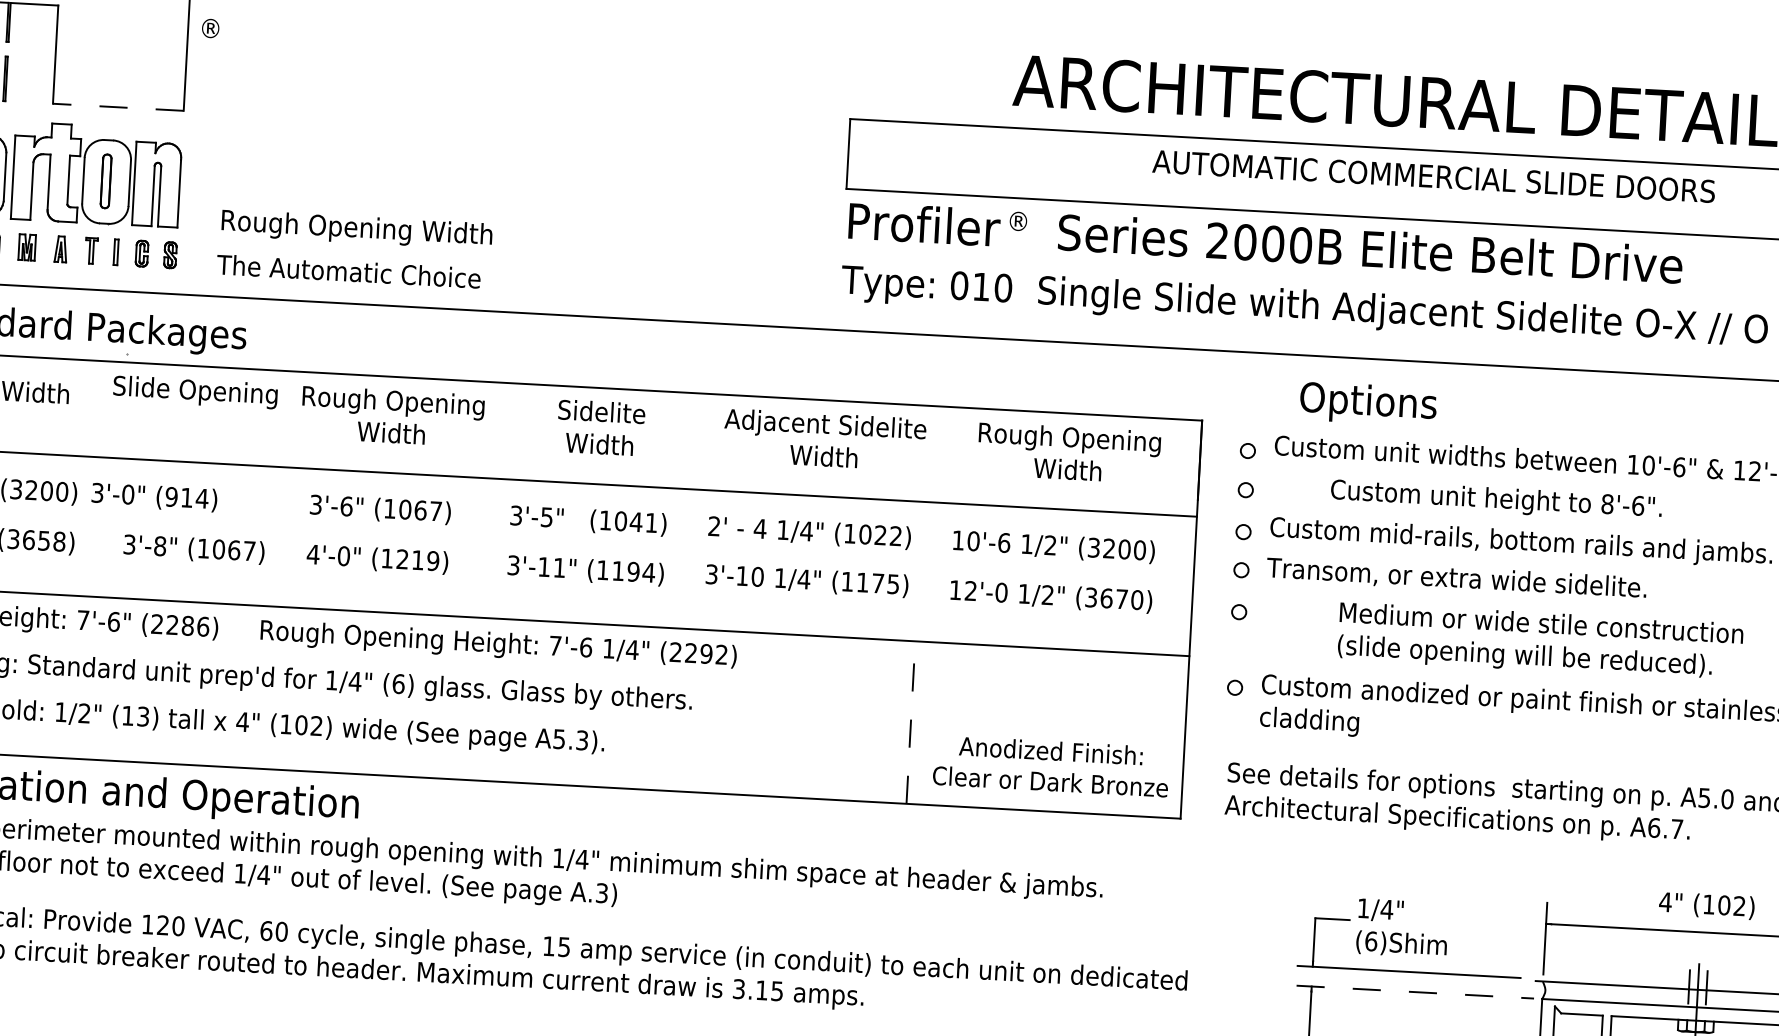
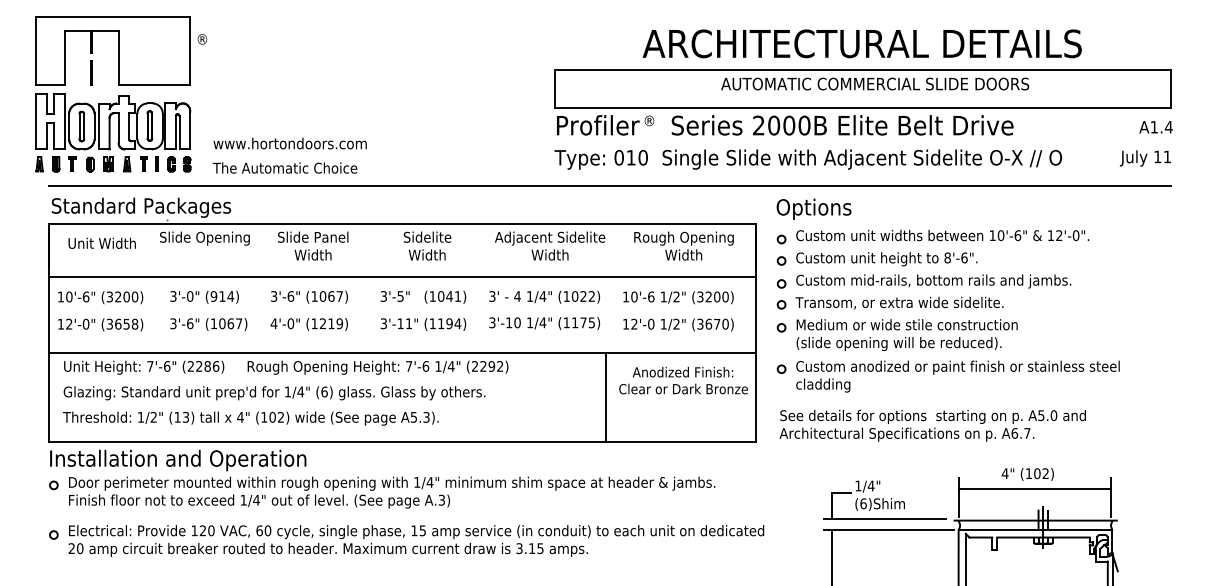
line: (118, 107) -> (154, 85), dashed -> solid
text: (359, 228) -> (289, 144), Rough Opening Width -> www.hortondoors.com
text: (393, 402) -> (313, 238), Rough Opening Width -> Slide Panel Width
text: (1367, 402) -> (813, 208), moved
text: (154, 496) -> (204, 296), moved
text: (1495, 500) -> (886, 259), moved
text: (714, 526) -> (492, 296), 2' -> 3'
text: (160, 545) -> (190, 323), 3'-8" -> 3'-6"
text: (1539, 640) -> (906, 334), moved
line: (910, 721) -> (605, 397), dashed -> solid
text: (1051, 766) -> (683, 380), moved
text: (1706, 905) -> (1027, 474), moved
line: (1416, 992) -> (889, 530), dashed -> solid

